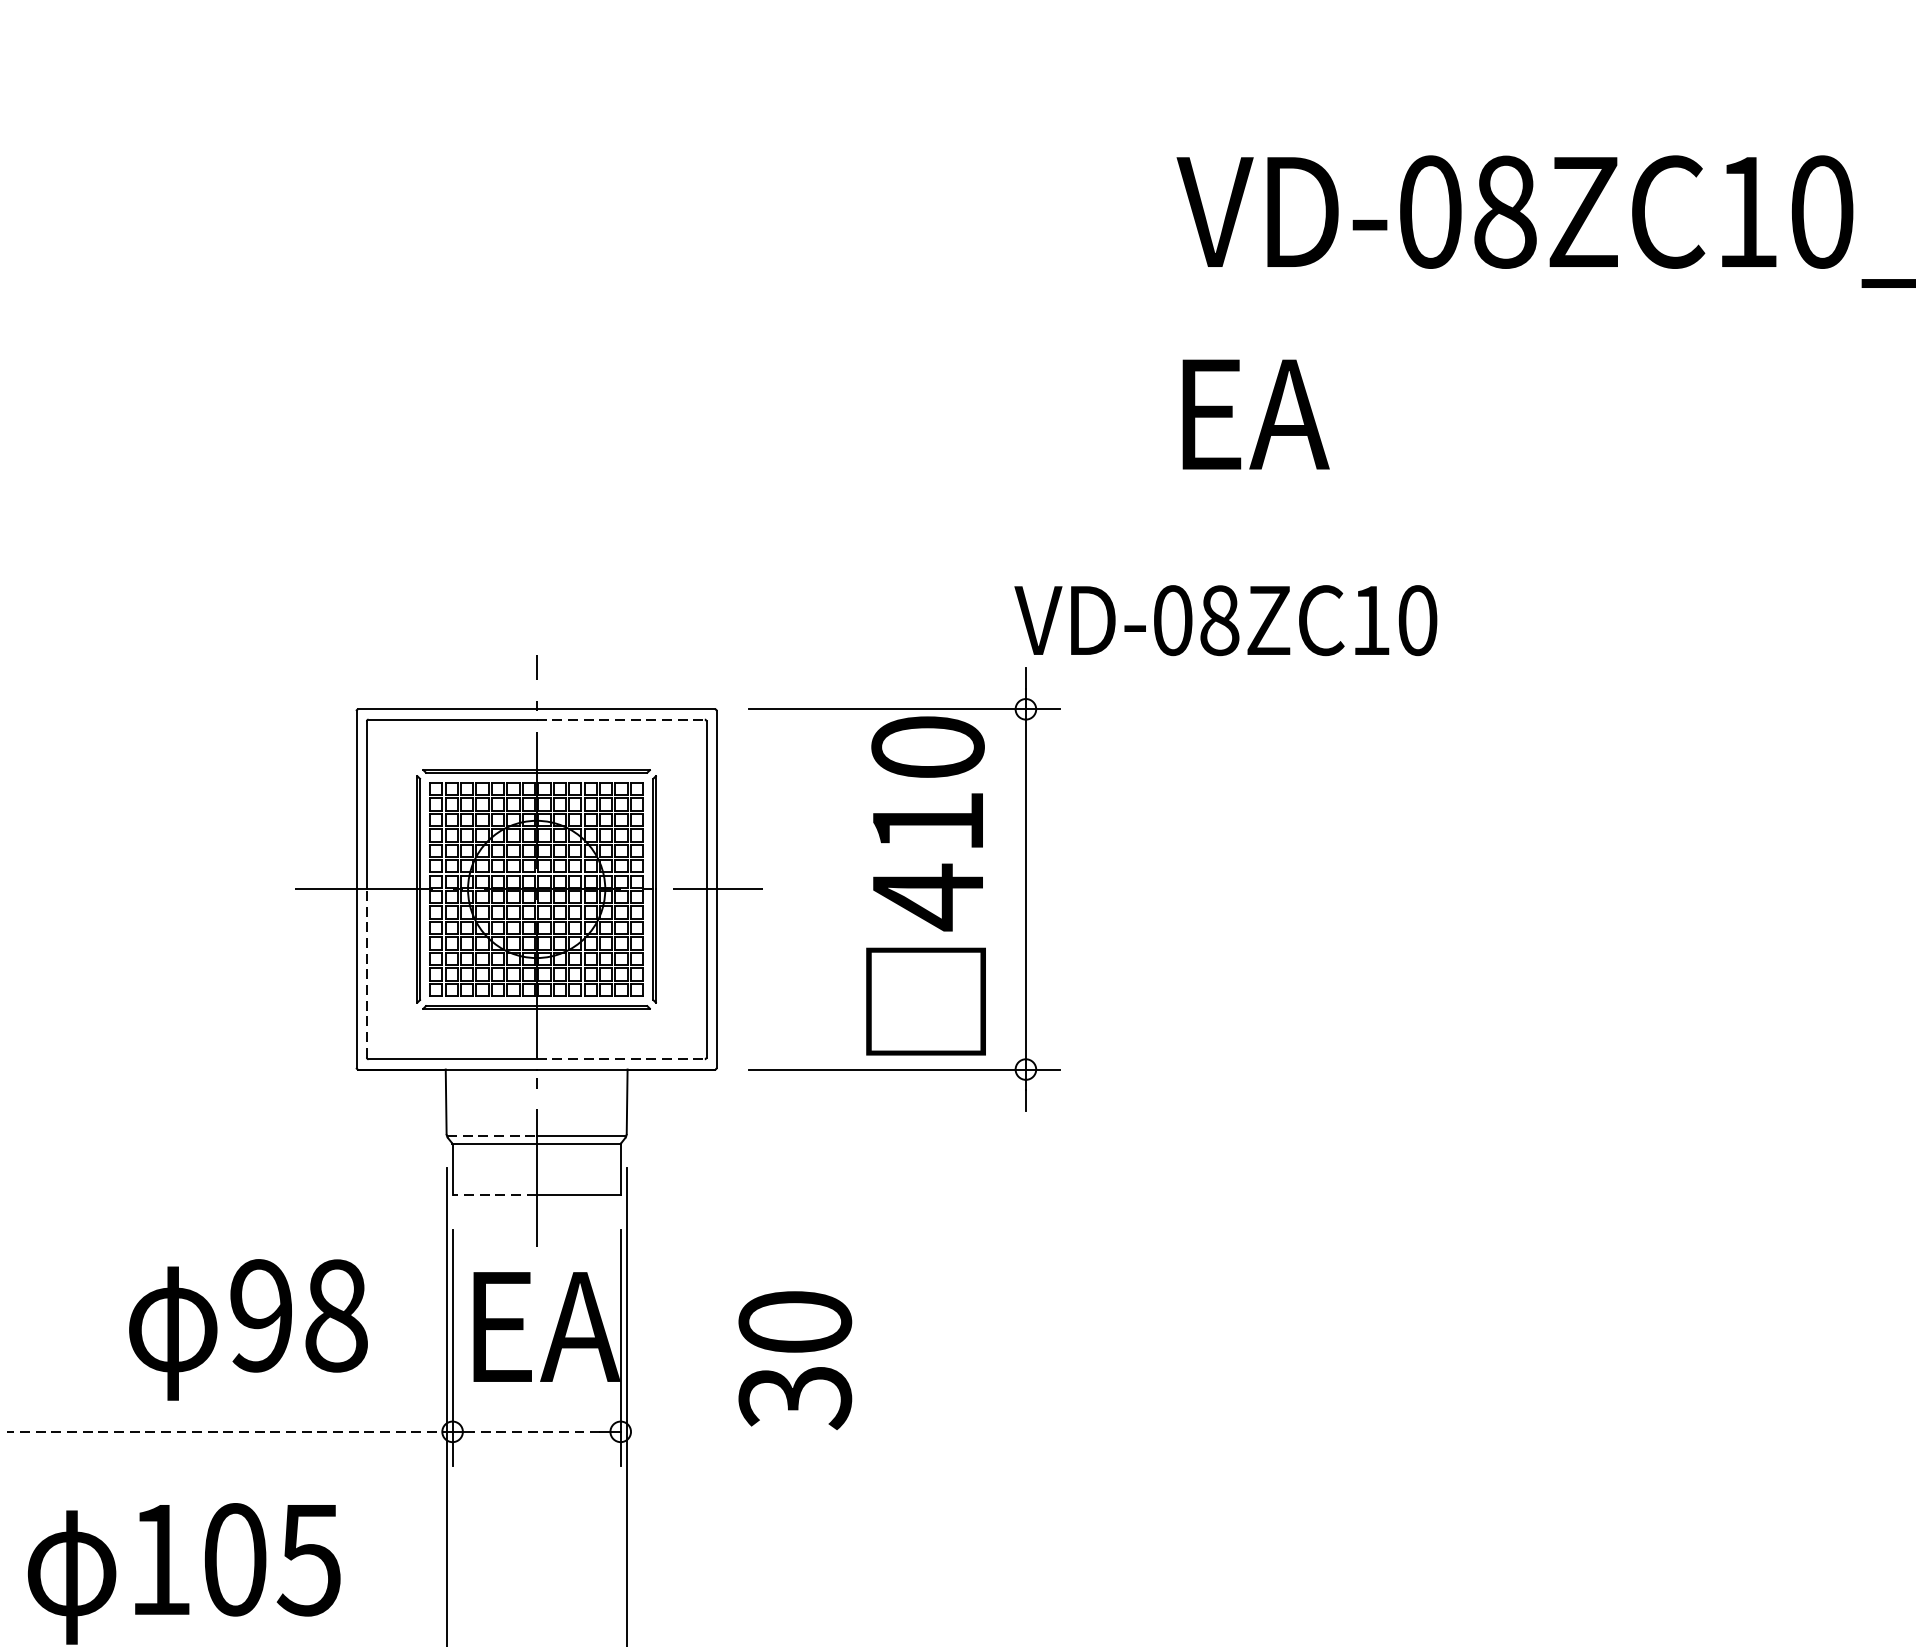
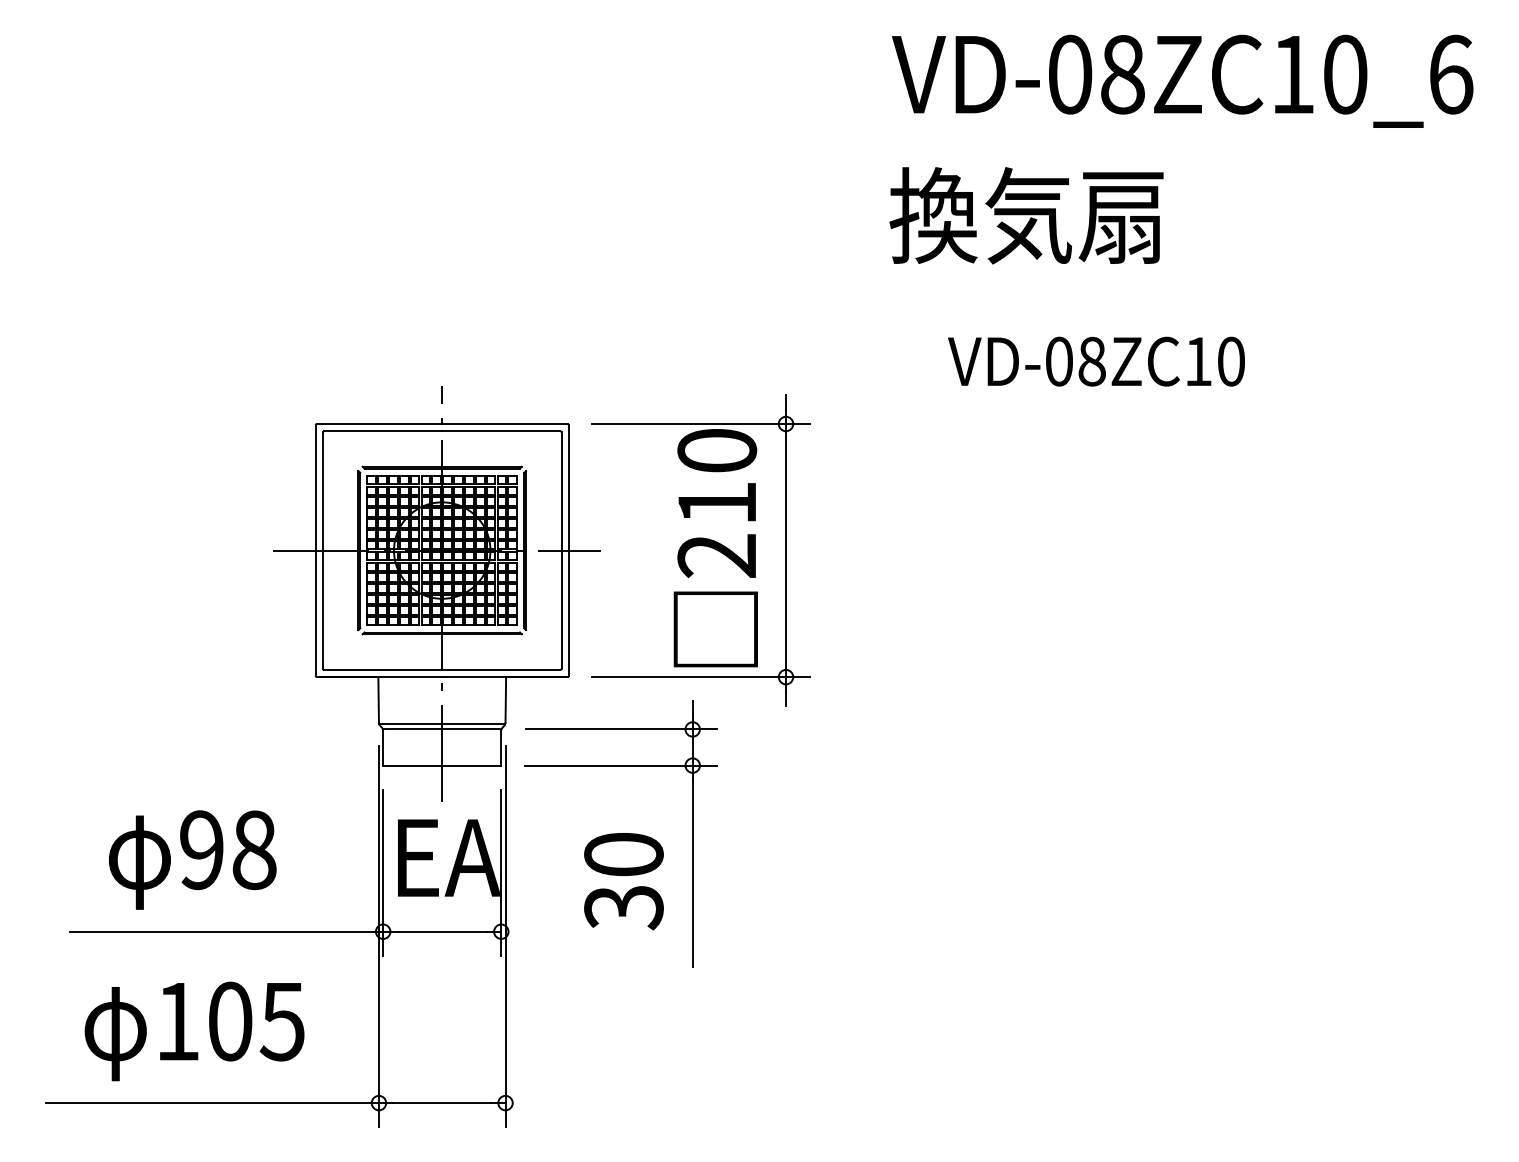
text: (1368, 412) -> (1026, 215), EA -> 換気扇
text: (1225, 620) -> (1096, 361), moved
line: (621, 719) -> (501, 431), dashed -> solid
text: (926, 897) -> (716, 556), 410 -> 210
line: (366, 973) -> (322, 609), dashed -> solid
line: (621, 1058) -> (501, 669), dashed -> solid
line: (491, 1136) -> (410, 724), dashed -> solid
line: (494, 1195) -> (412, 765), dashed -> solid
part: (790, 1196) -> (620, 766), added
text: (248, 1329) -> (192, 859), moved
line: (229, 1431) -> (226, 931), dashed -> solid
line: (537, 1431) -> (442, 931), dashed -> solid

